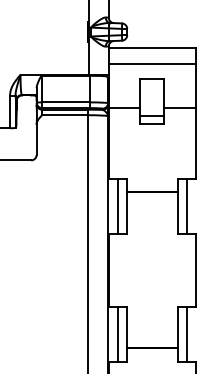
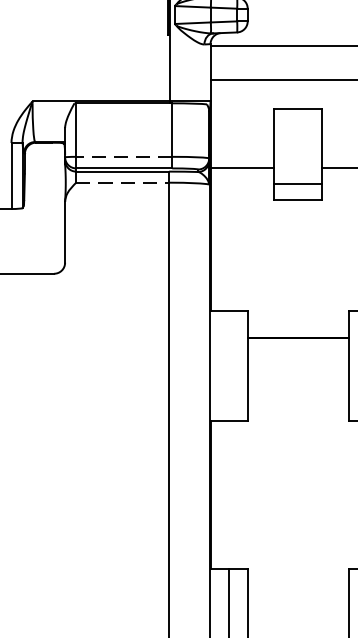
line: (65, 102) -> (123, 157), solid -> dashed
line: (65, 115) -> (123, 183), solid -> dashed
line: (117, 205) -> (228, 364), removed

